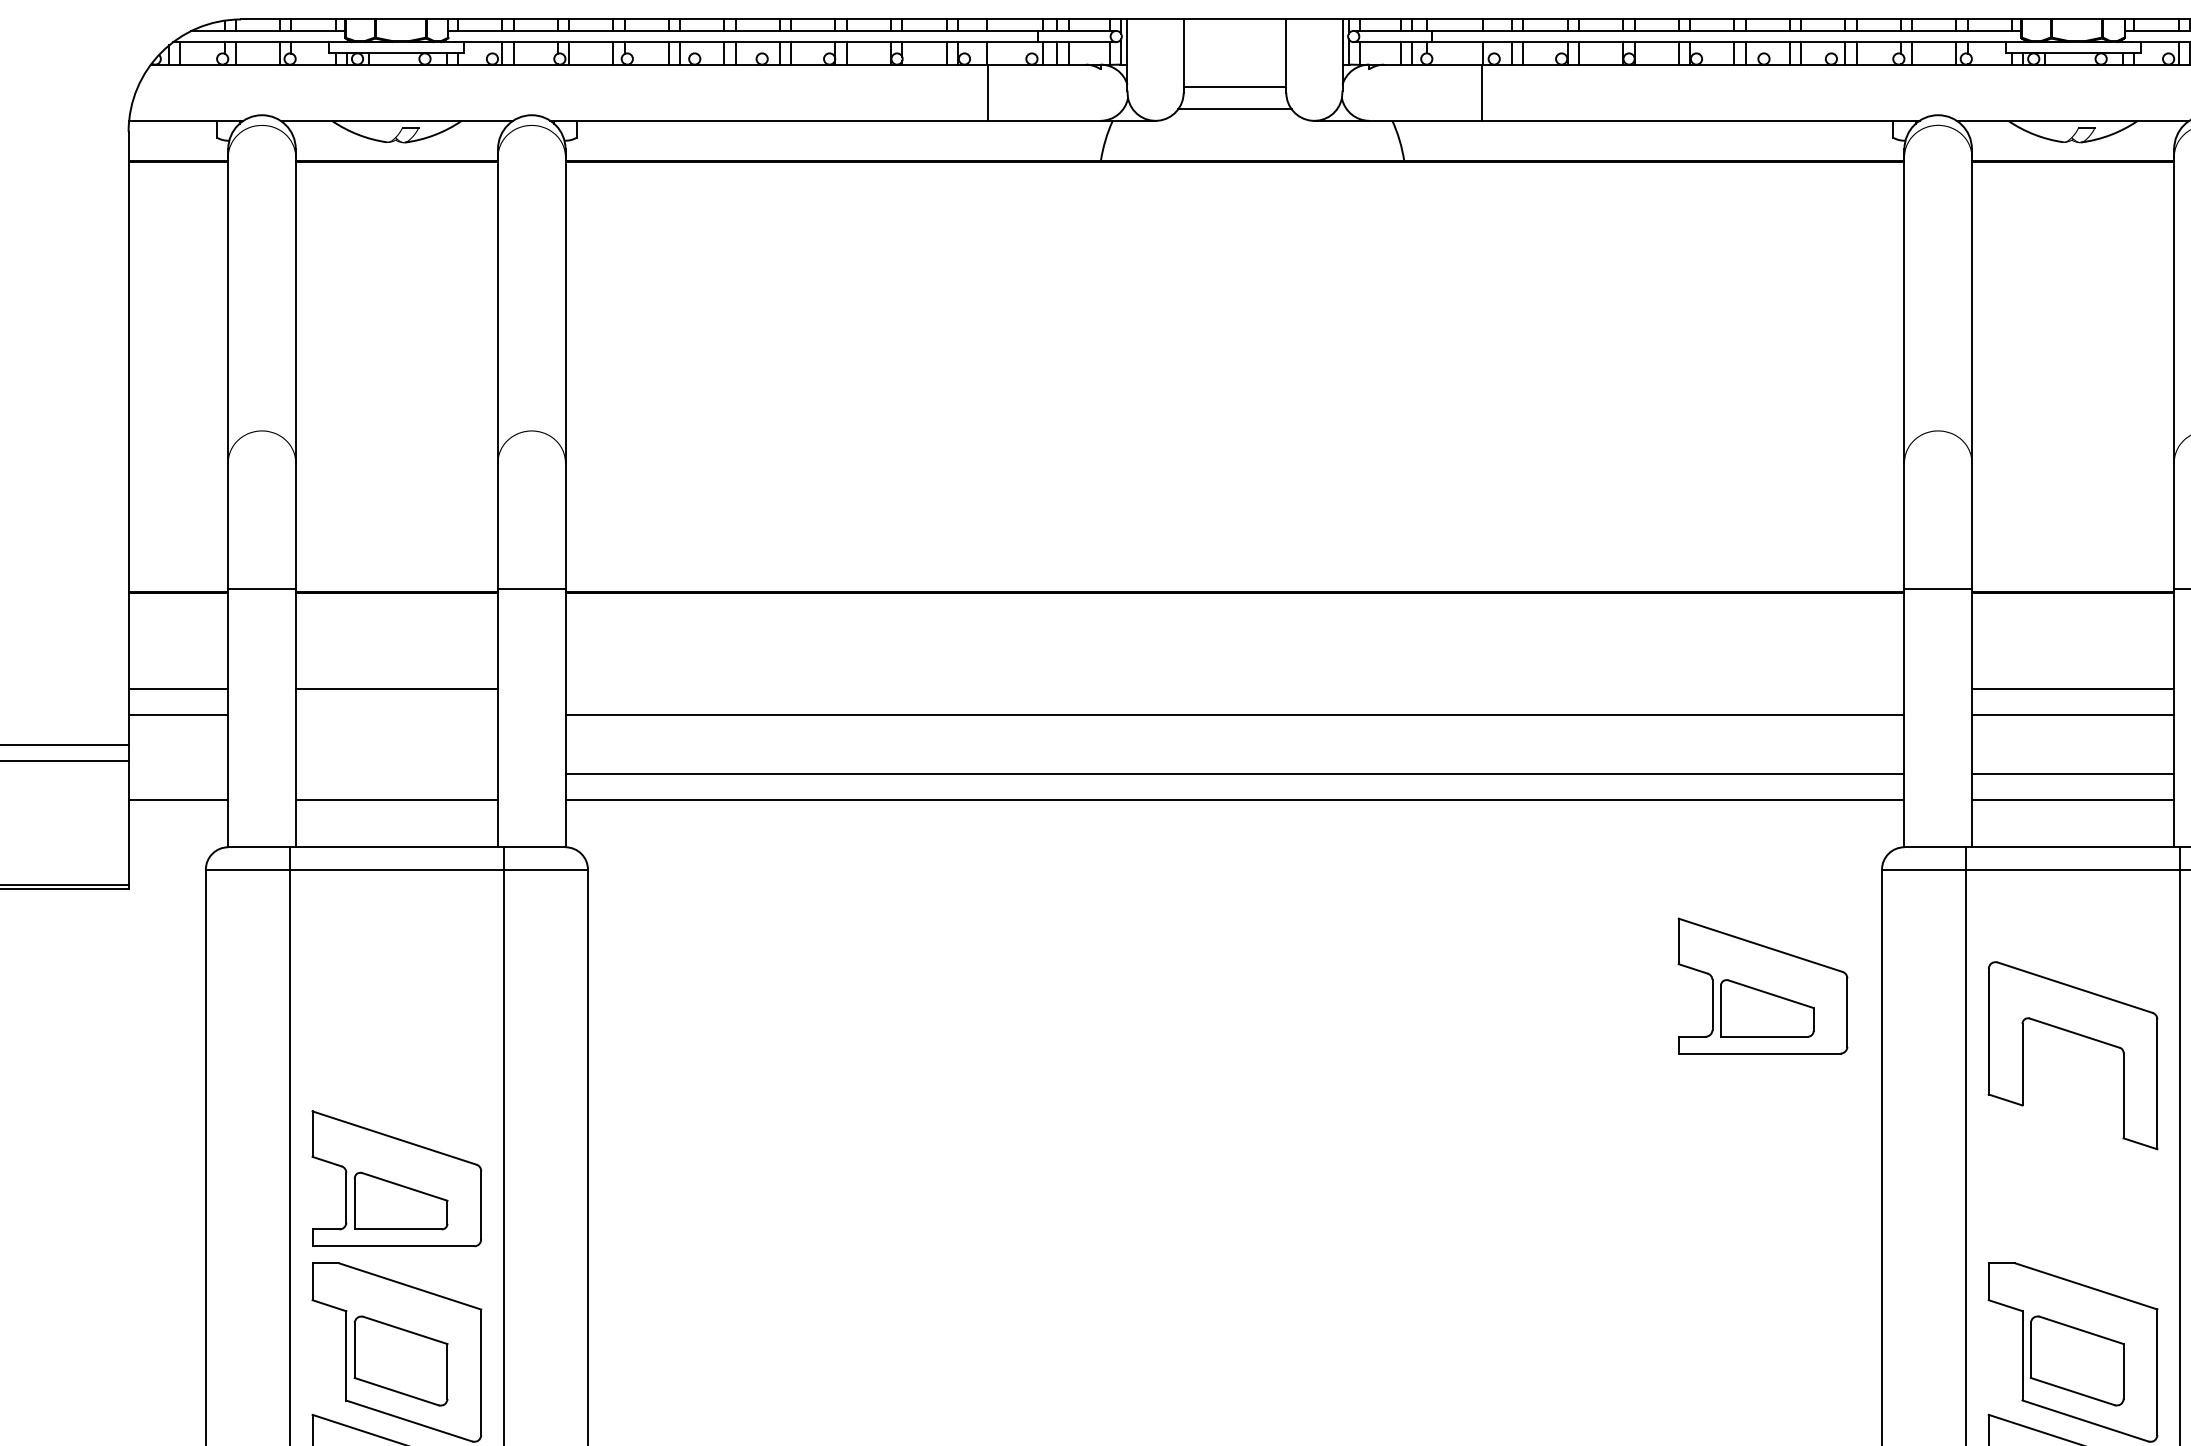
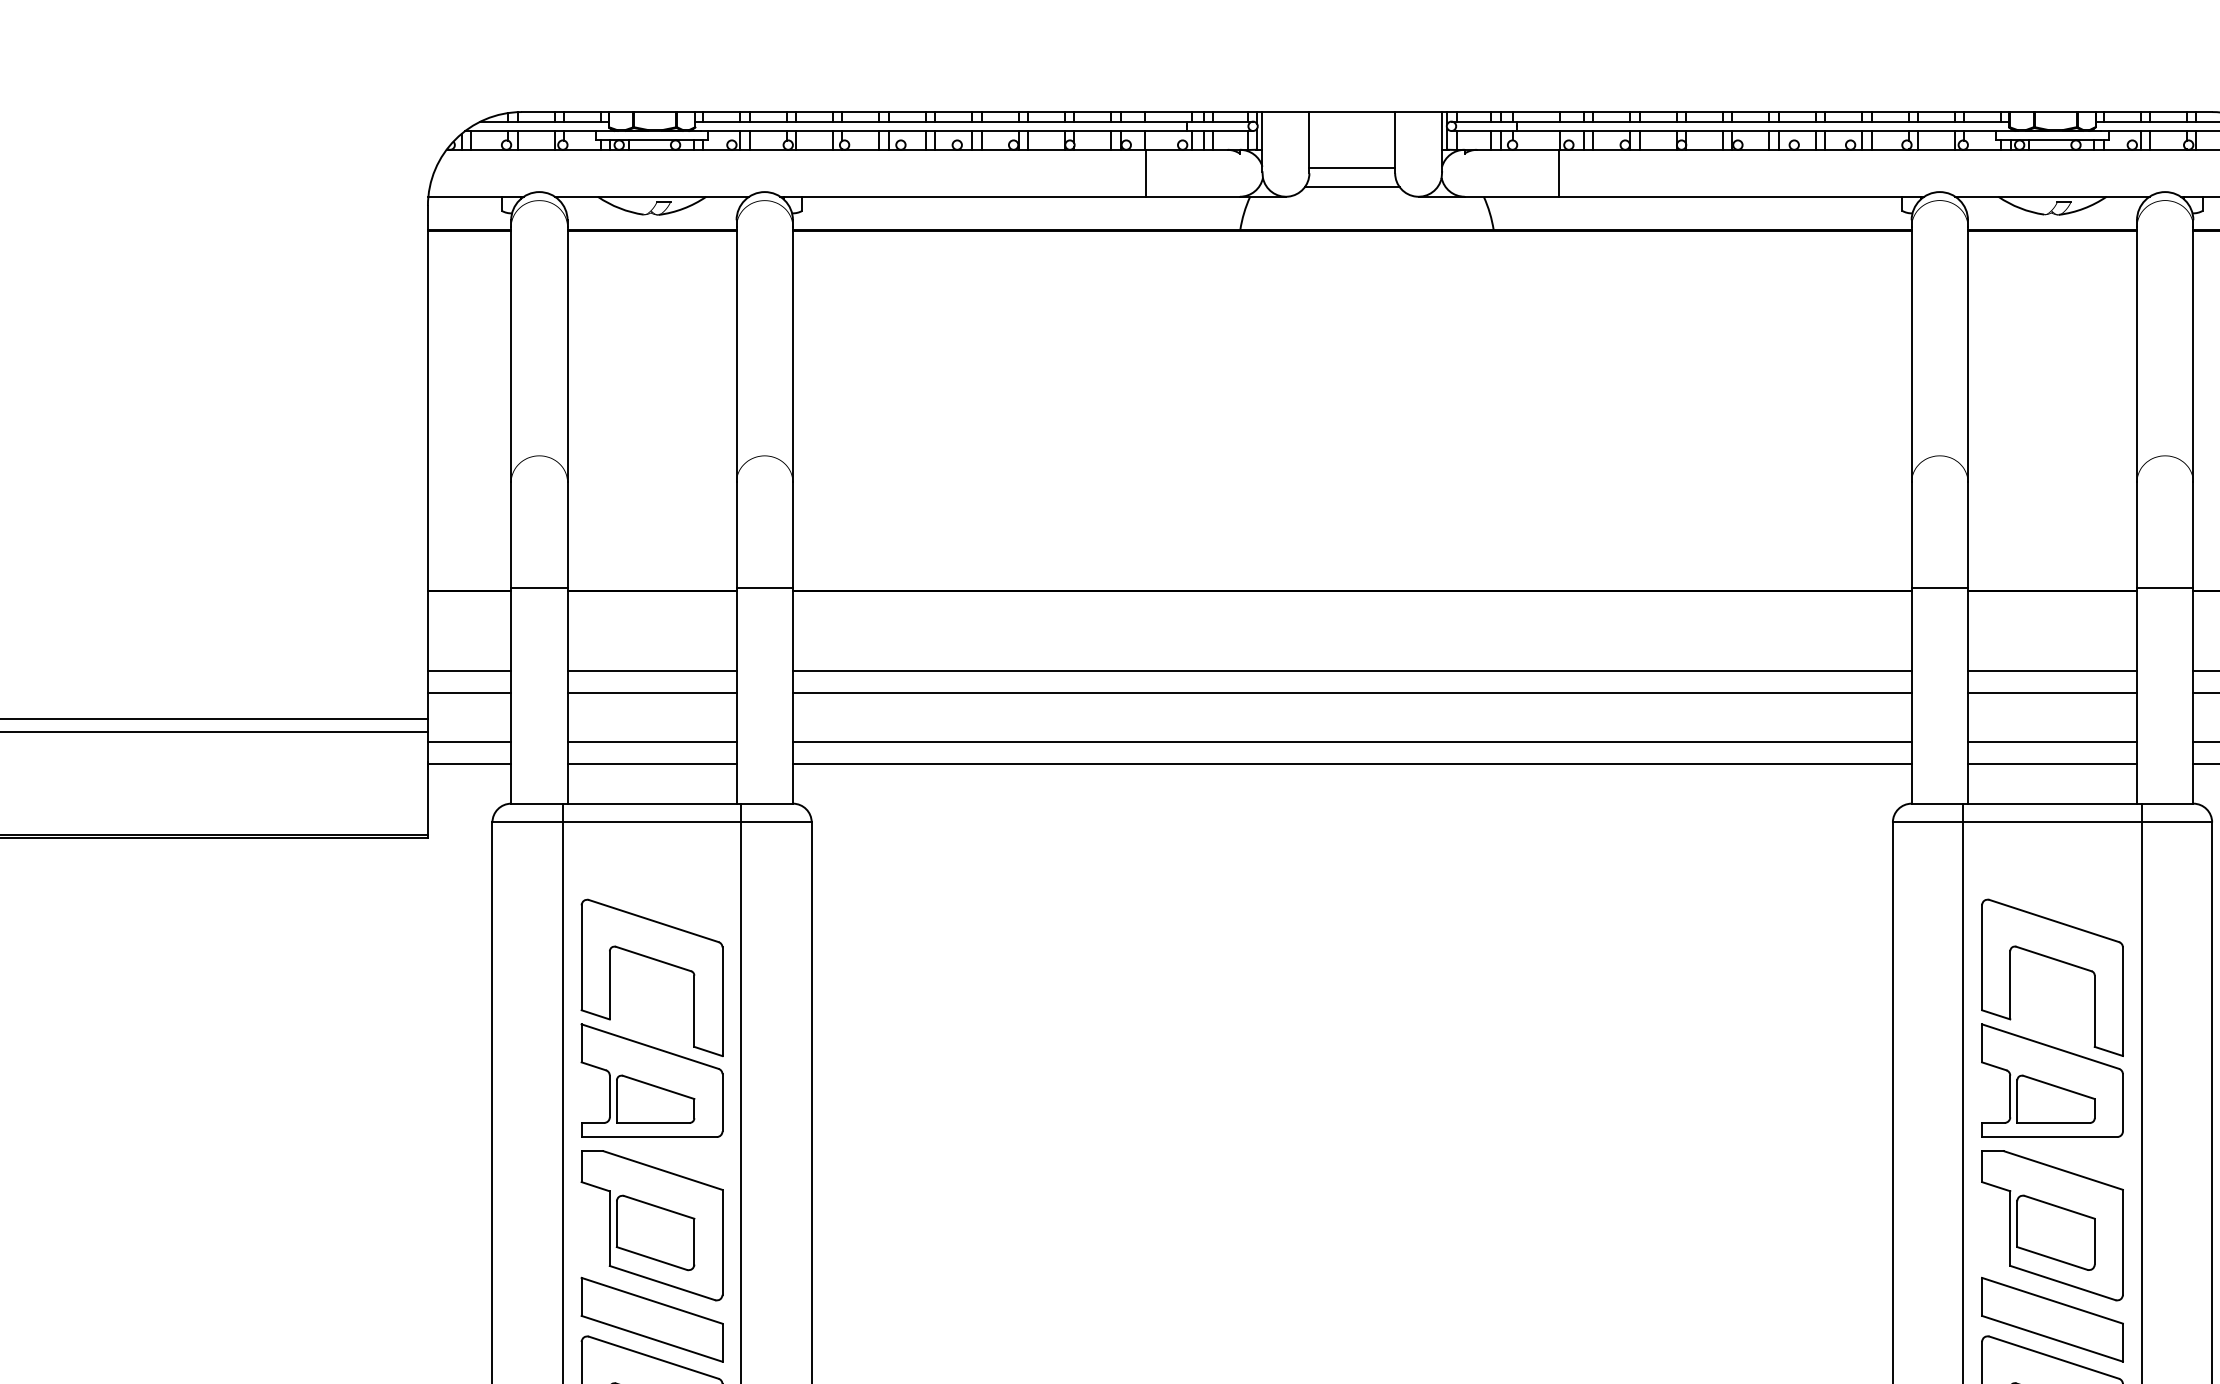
line: (1234, 689) -> (1351, 671), added
line: (396, 715) -> (651, 693), added
line: (178, 774) -> (469, 742), added
line: (396, 774) -> (651, 742), added
part: (1763, 985) -> (2052, 1080), moved
part: (403, 1036) -> (657, 961), added

